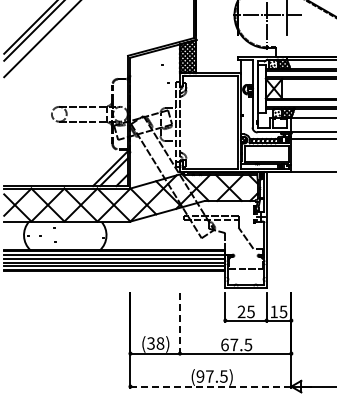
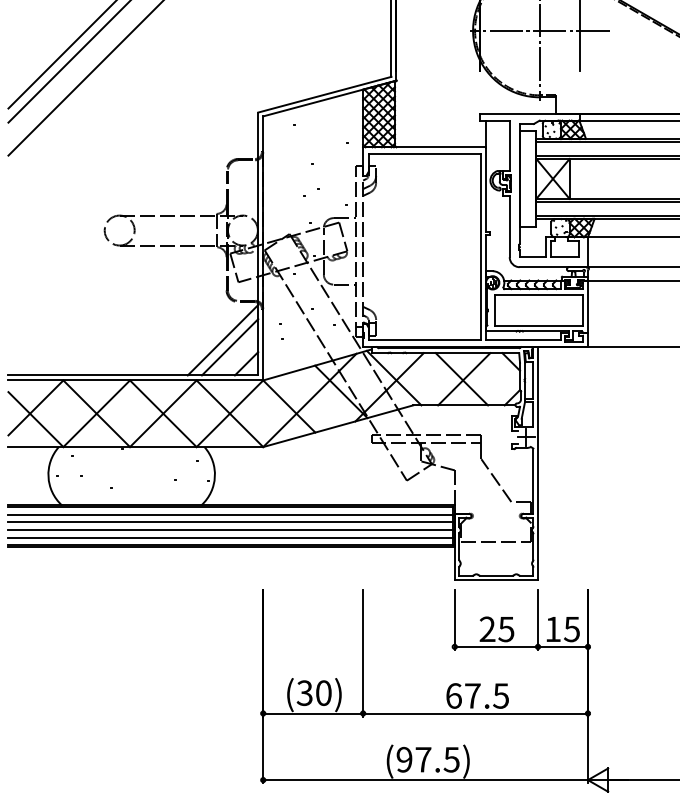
line: (179, 324) -> (362, 654), dashed -> solid
text: (160, 343) -> (323, 693), (38) -> (30)
line: (210, 386) -> (424, 779), dashed -> solid

